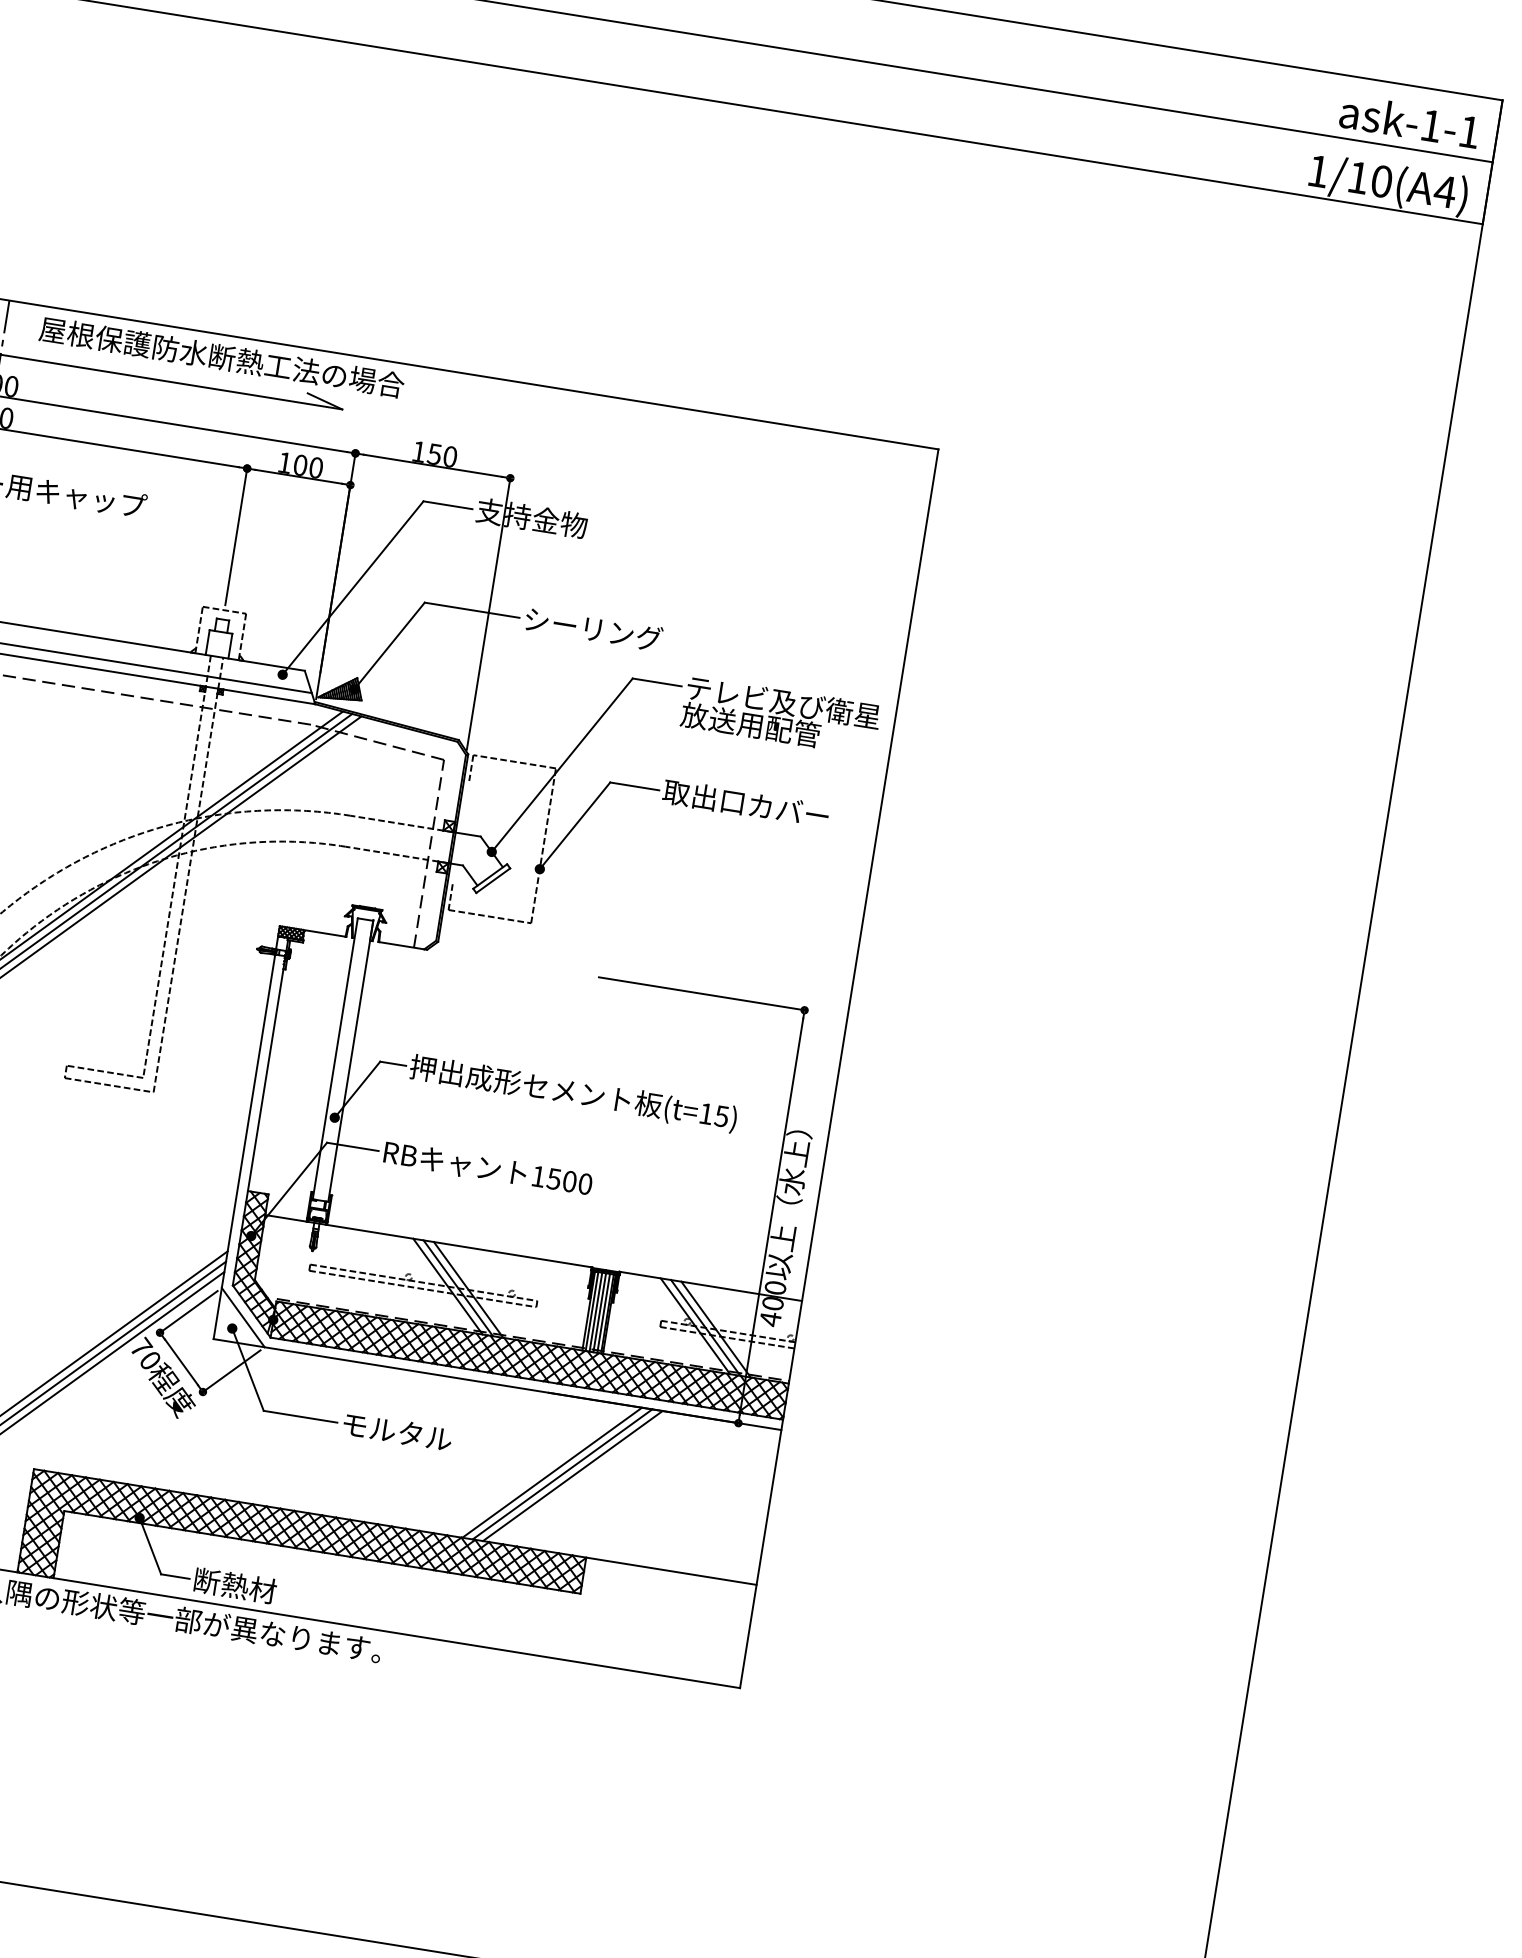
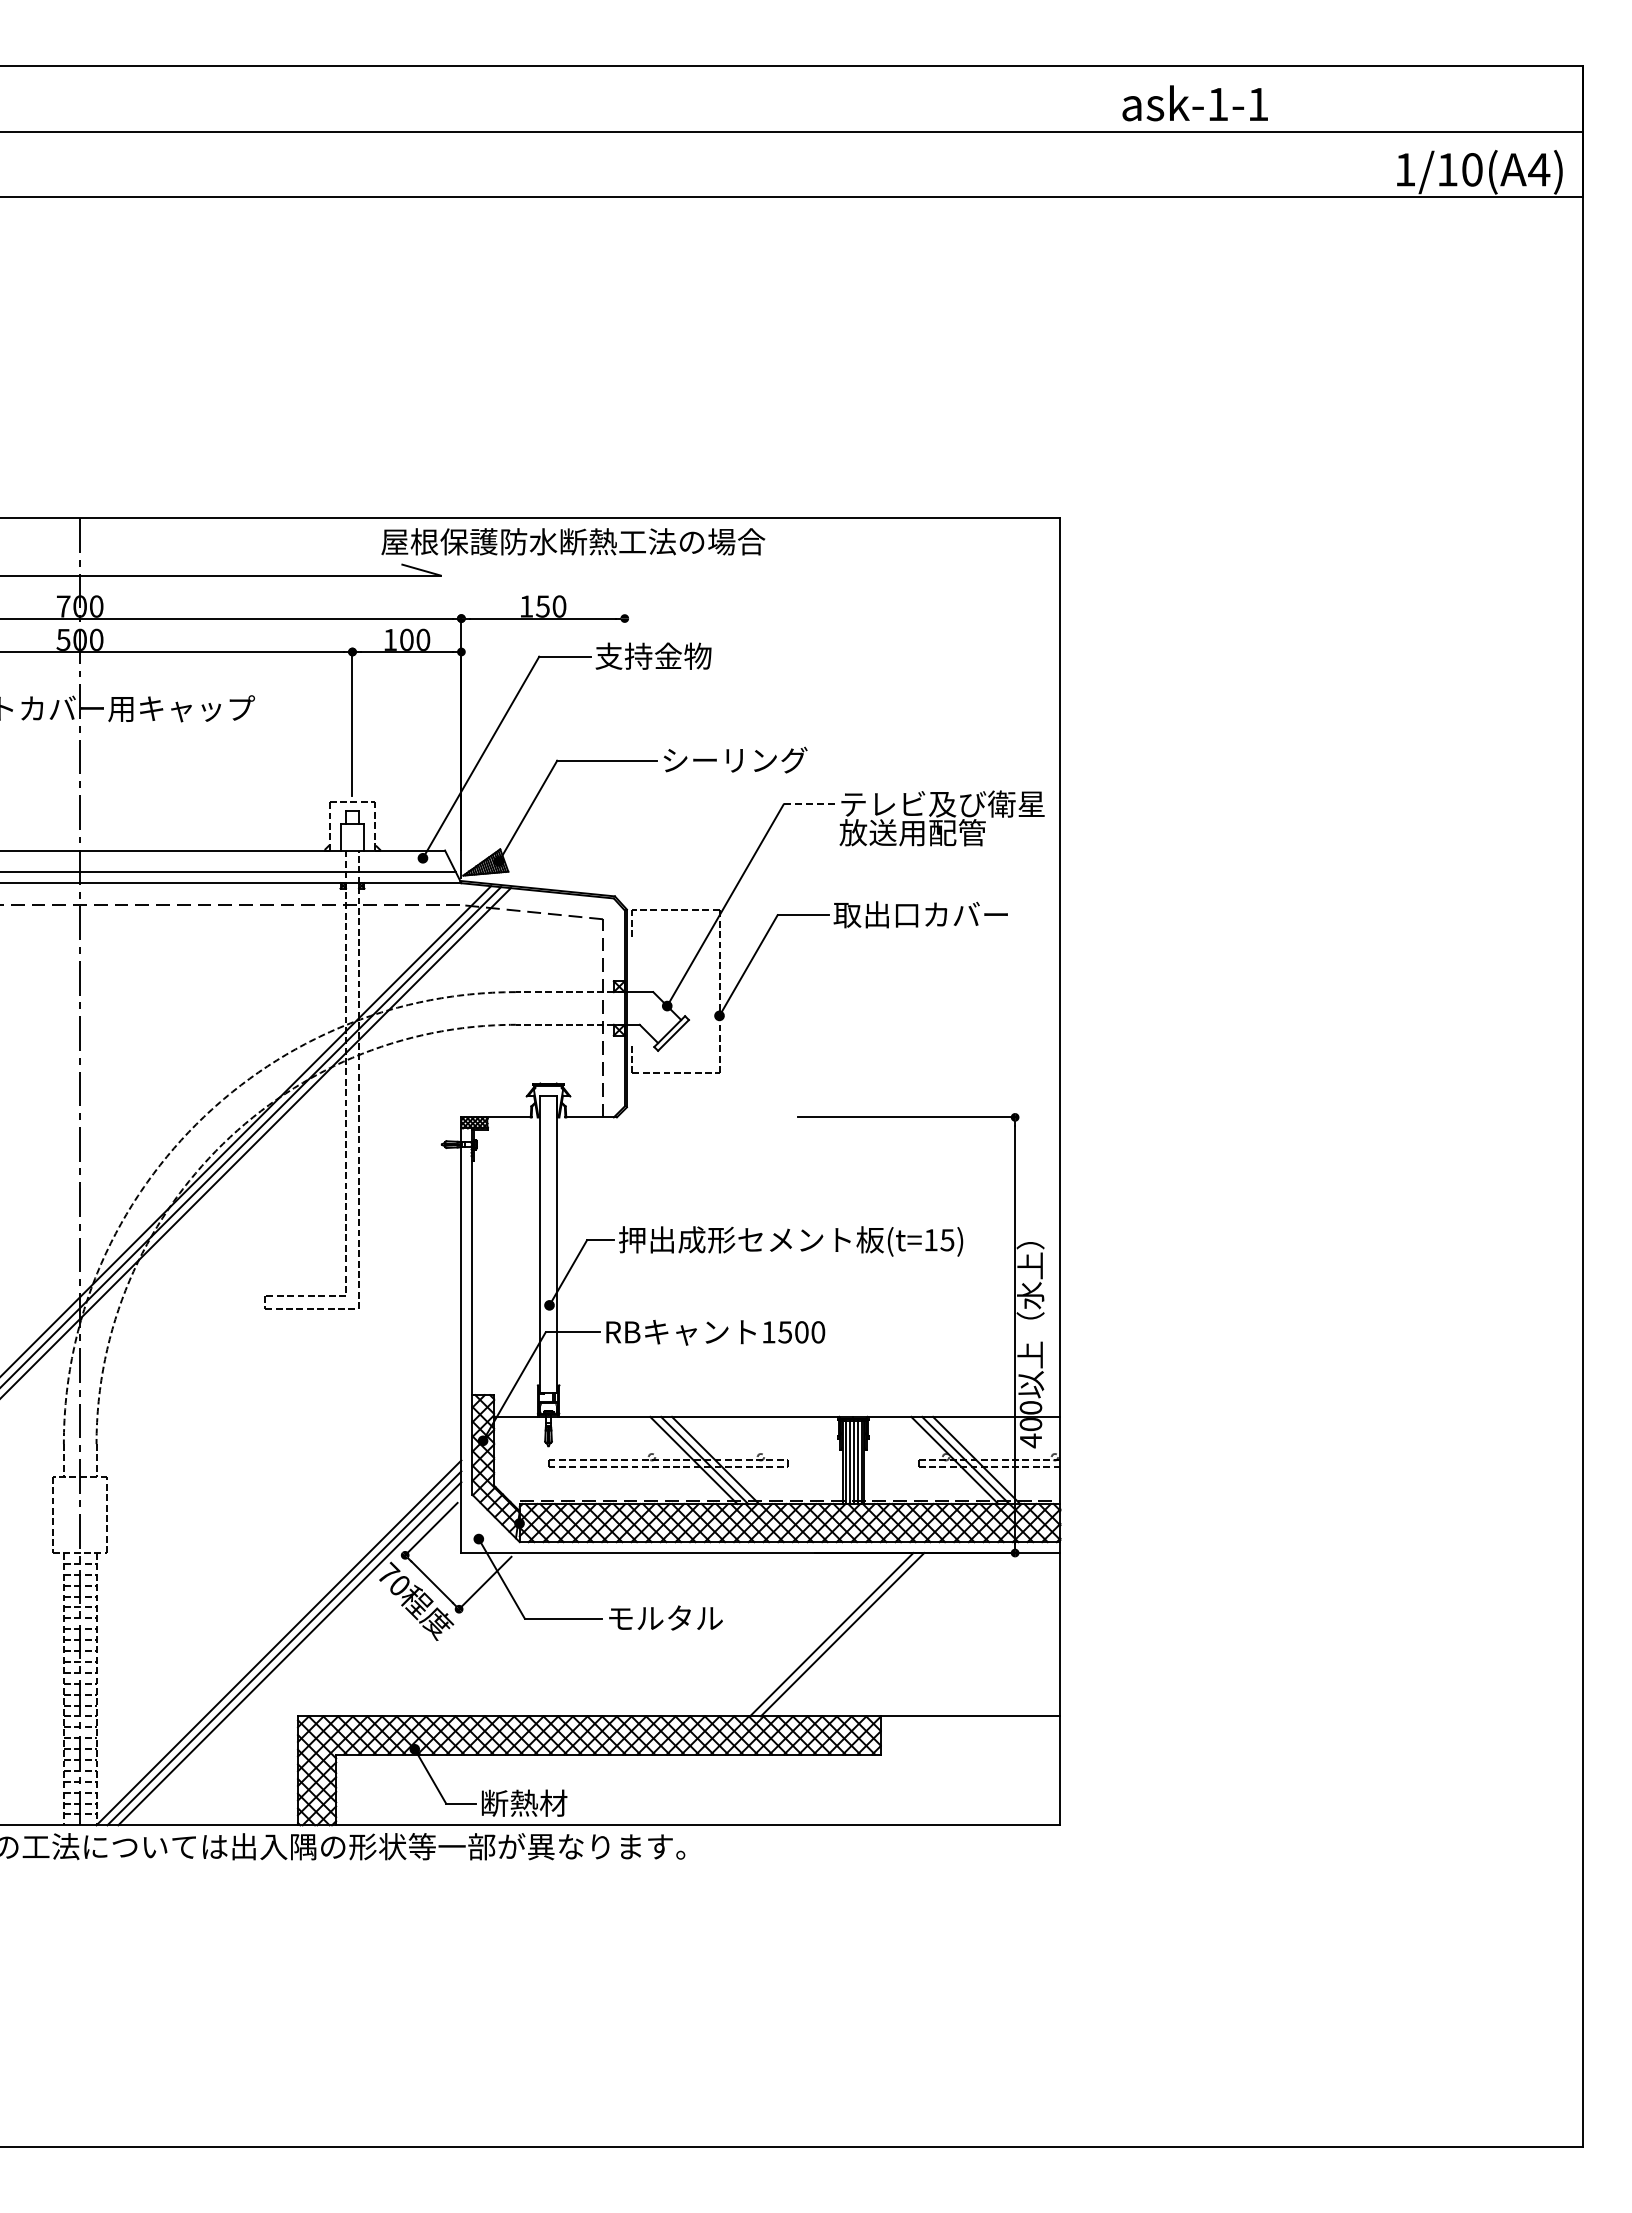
text: (1409, 121) -> (1194, 103), moved
text: (222, 357) -> (573, 541), moved
line: (488, 613) -> (624, 761), removed
line: (657, 682) -> (809, 804), solid -> dashed
line: (243, 1318) -> (488, 1526), removed
line: (572, 1475) -> (853, 1634), removed

